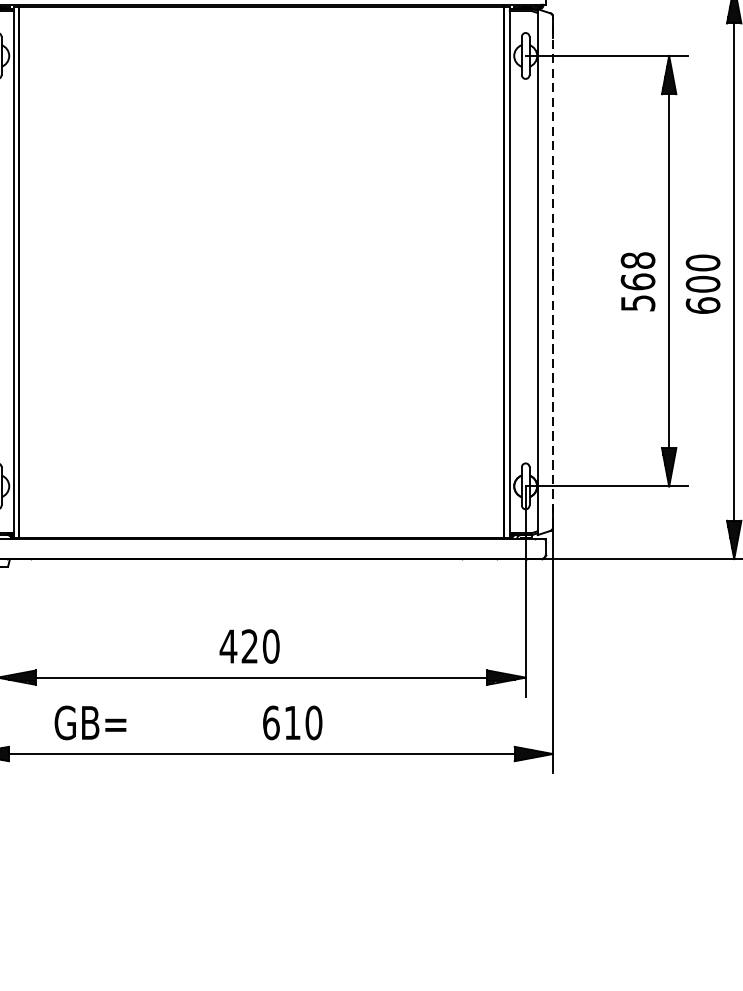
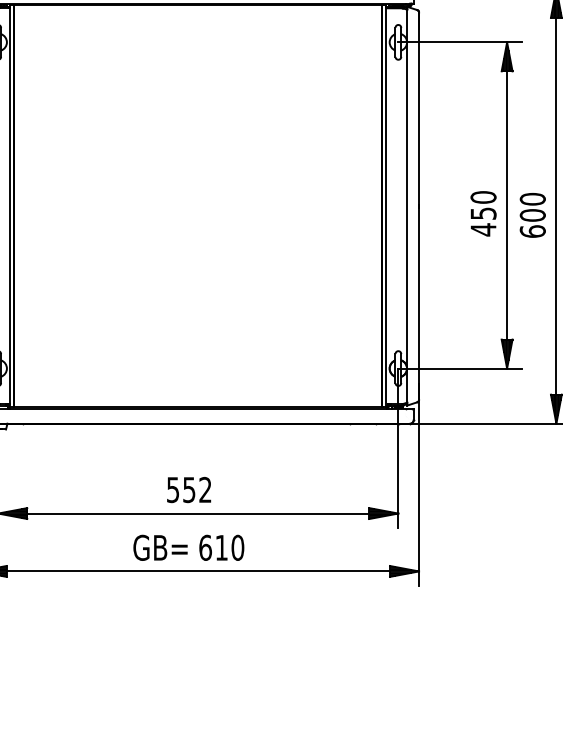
line: (553, 272) -> (419, 206), dashed -> solid
text: (638, 281) -> (483, 213), 568 -> 450
text: (248, 645) -> (188, 489), 420 -> 552
text: (90, 722) -> (160, 547), moved

